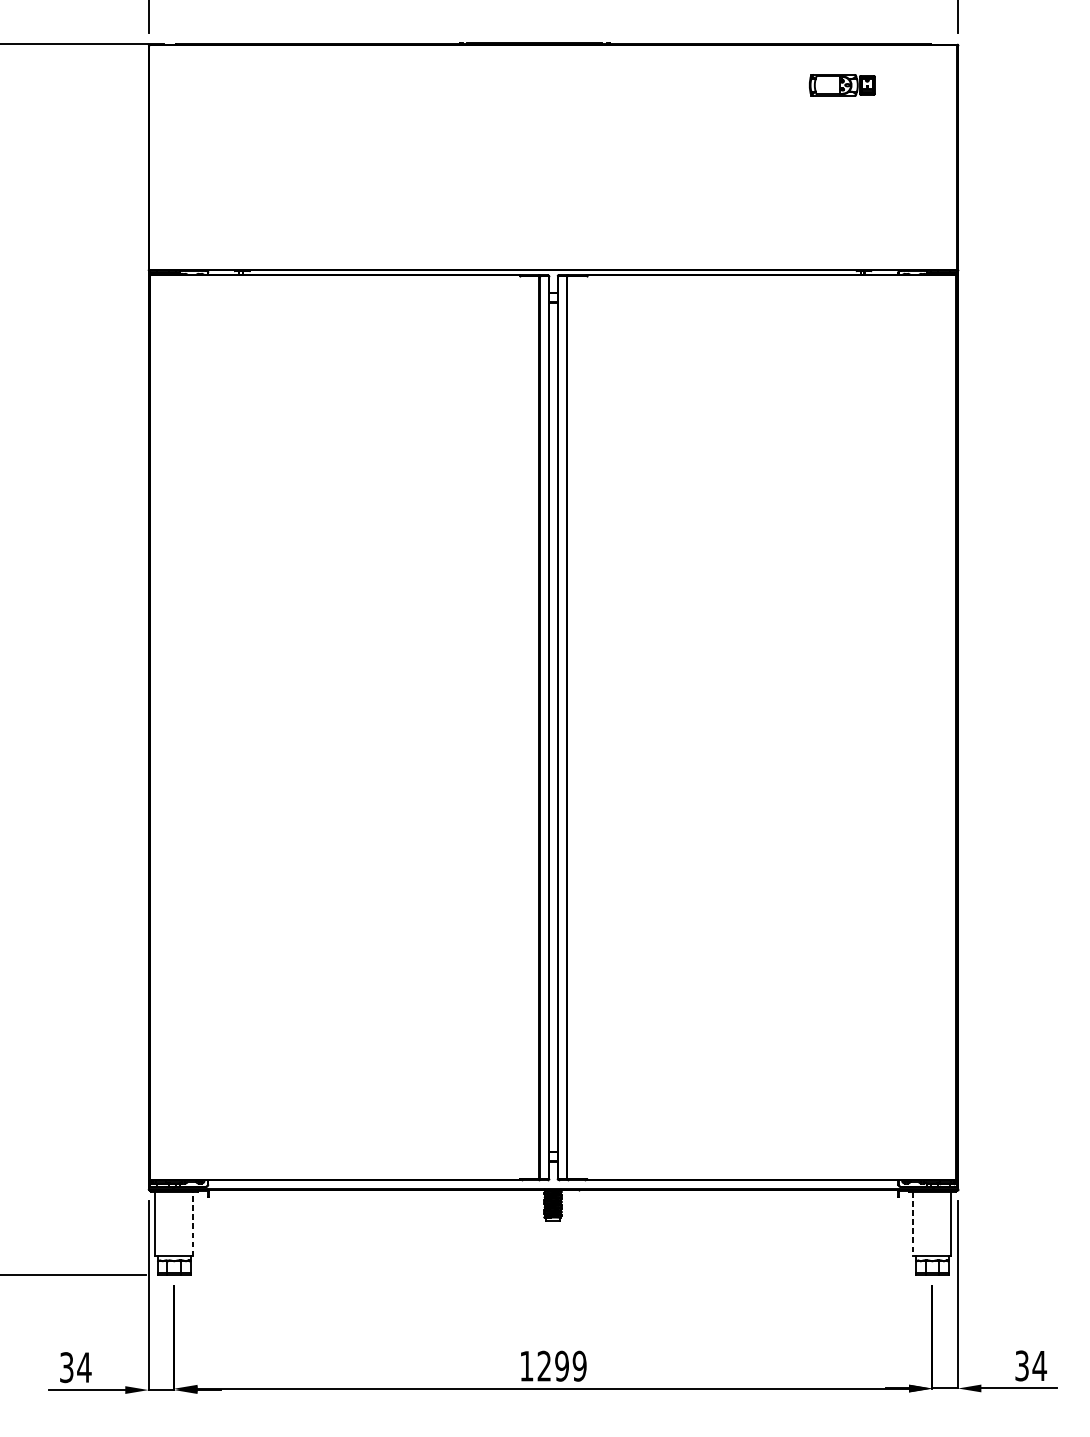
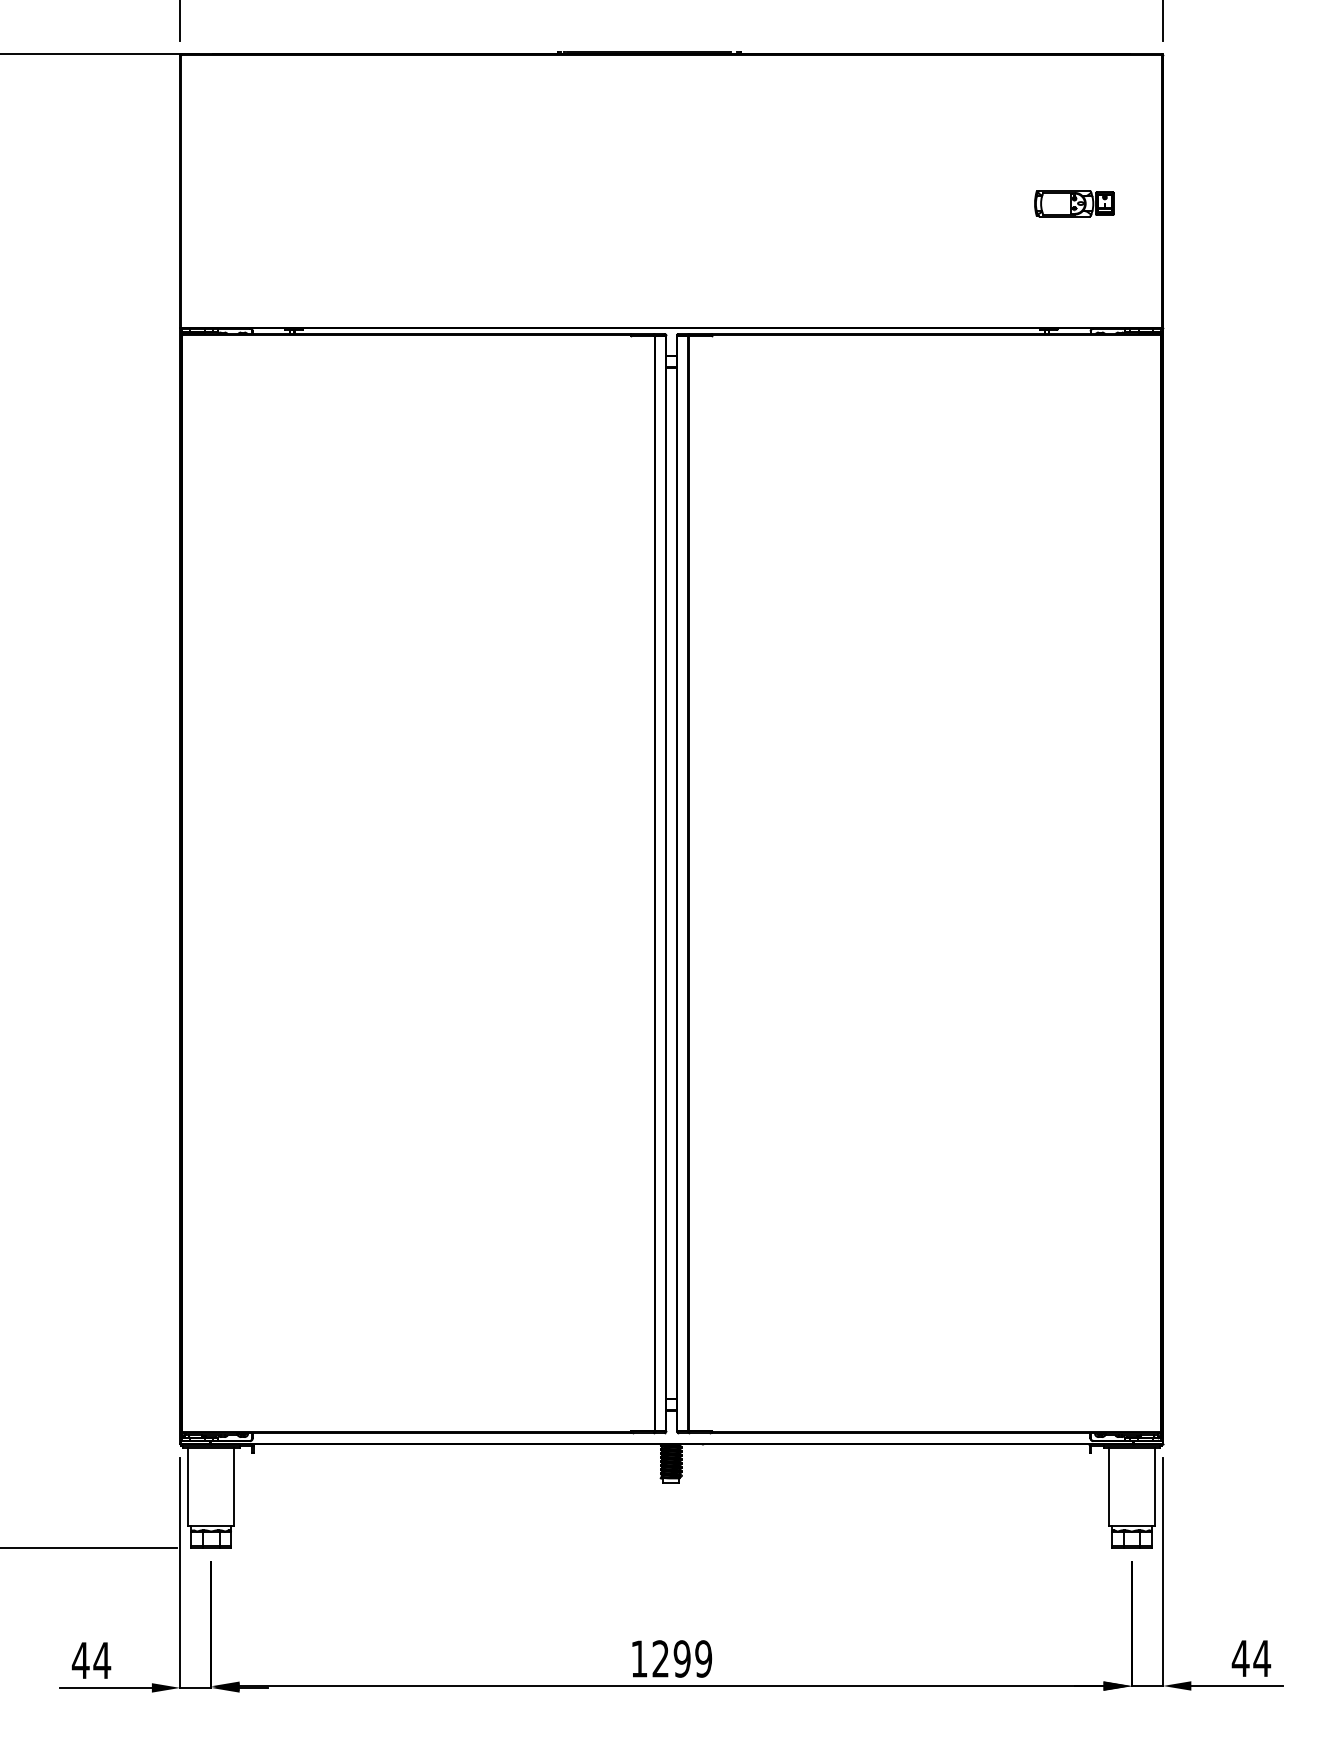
part: (842, 85) -> (1074, 203), moved
line: (193, 1224) -> (234, 1486), dashed -> solid
line: (913, 1224) -> (1108, 1486), dashed -> solid
text: (1021, 1365) -> (1240, 1658), 34 -> 44
text: (66, 1367) -> (80, 1660), 34 -> 44

